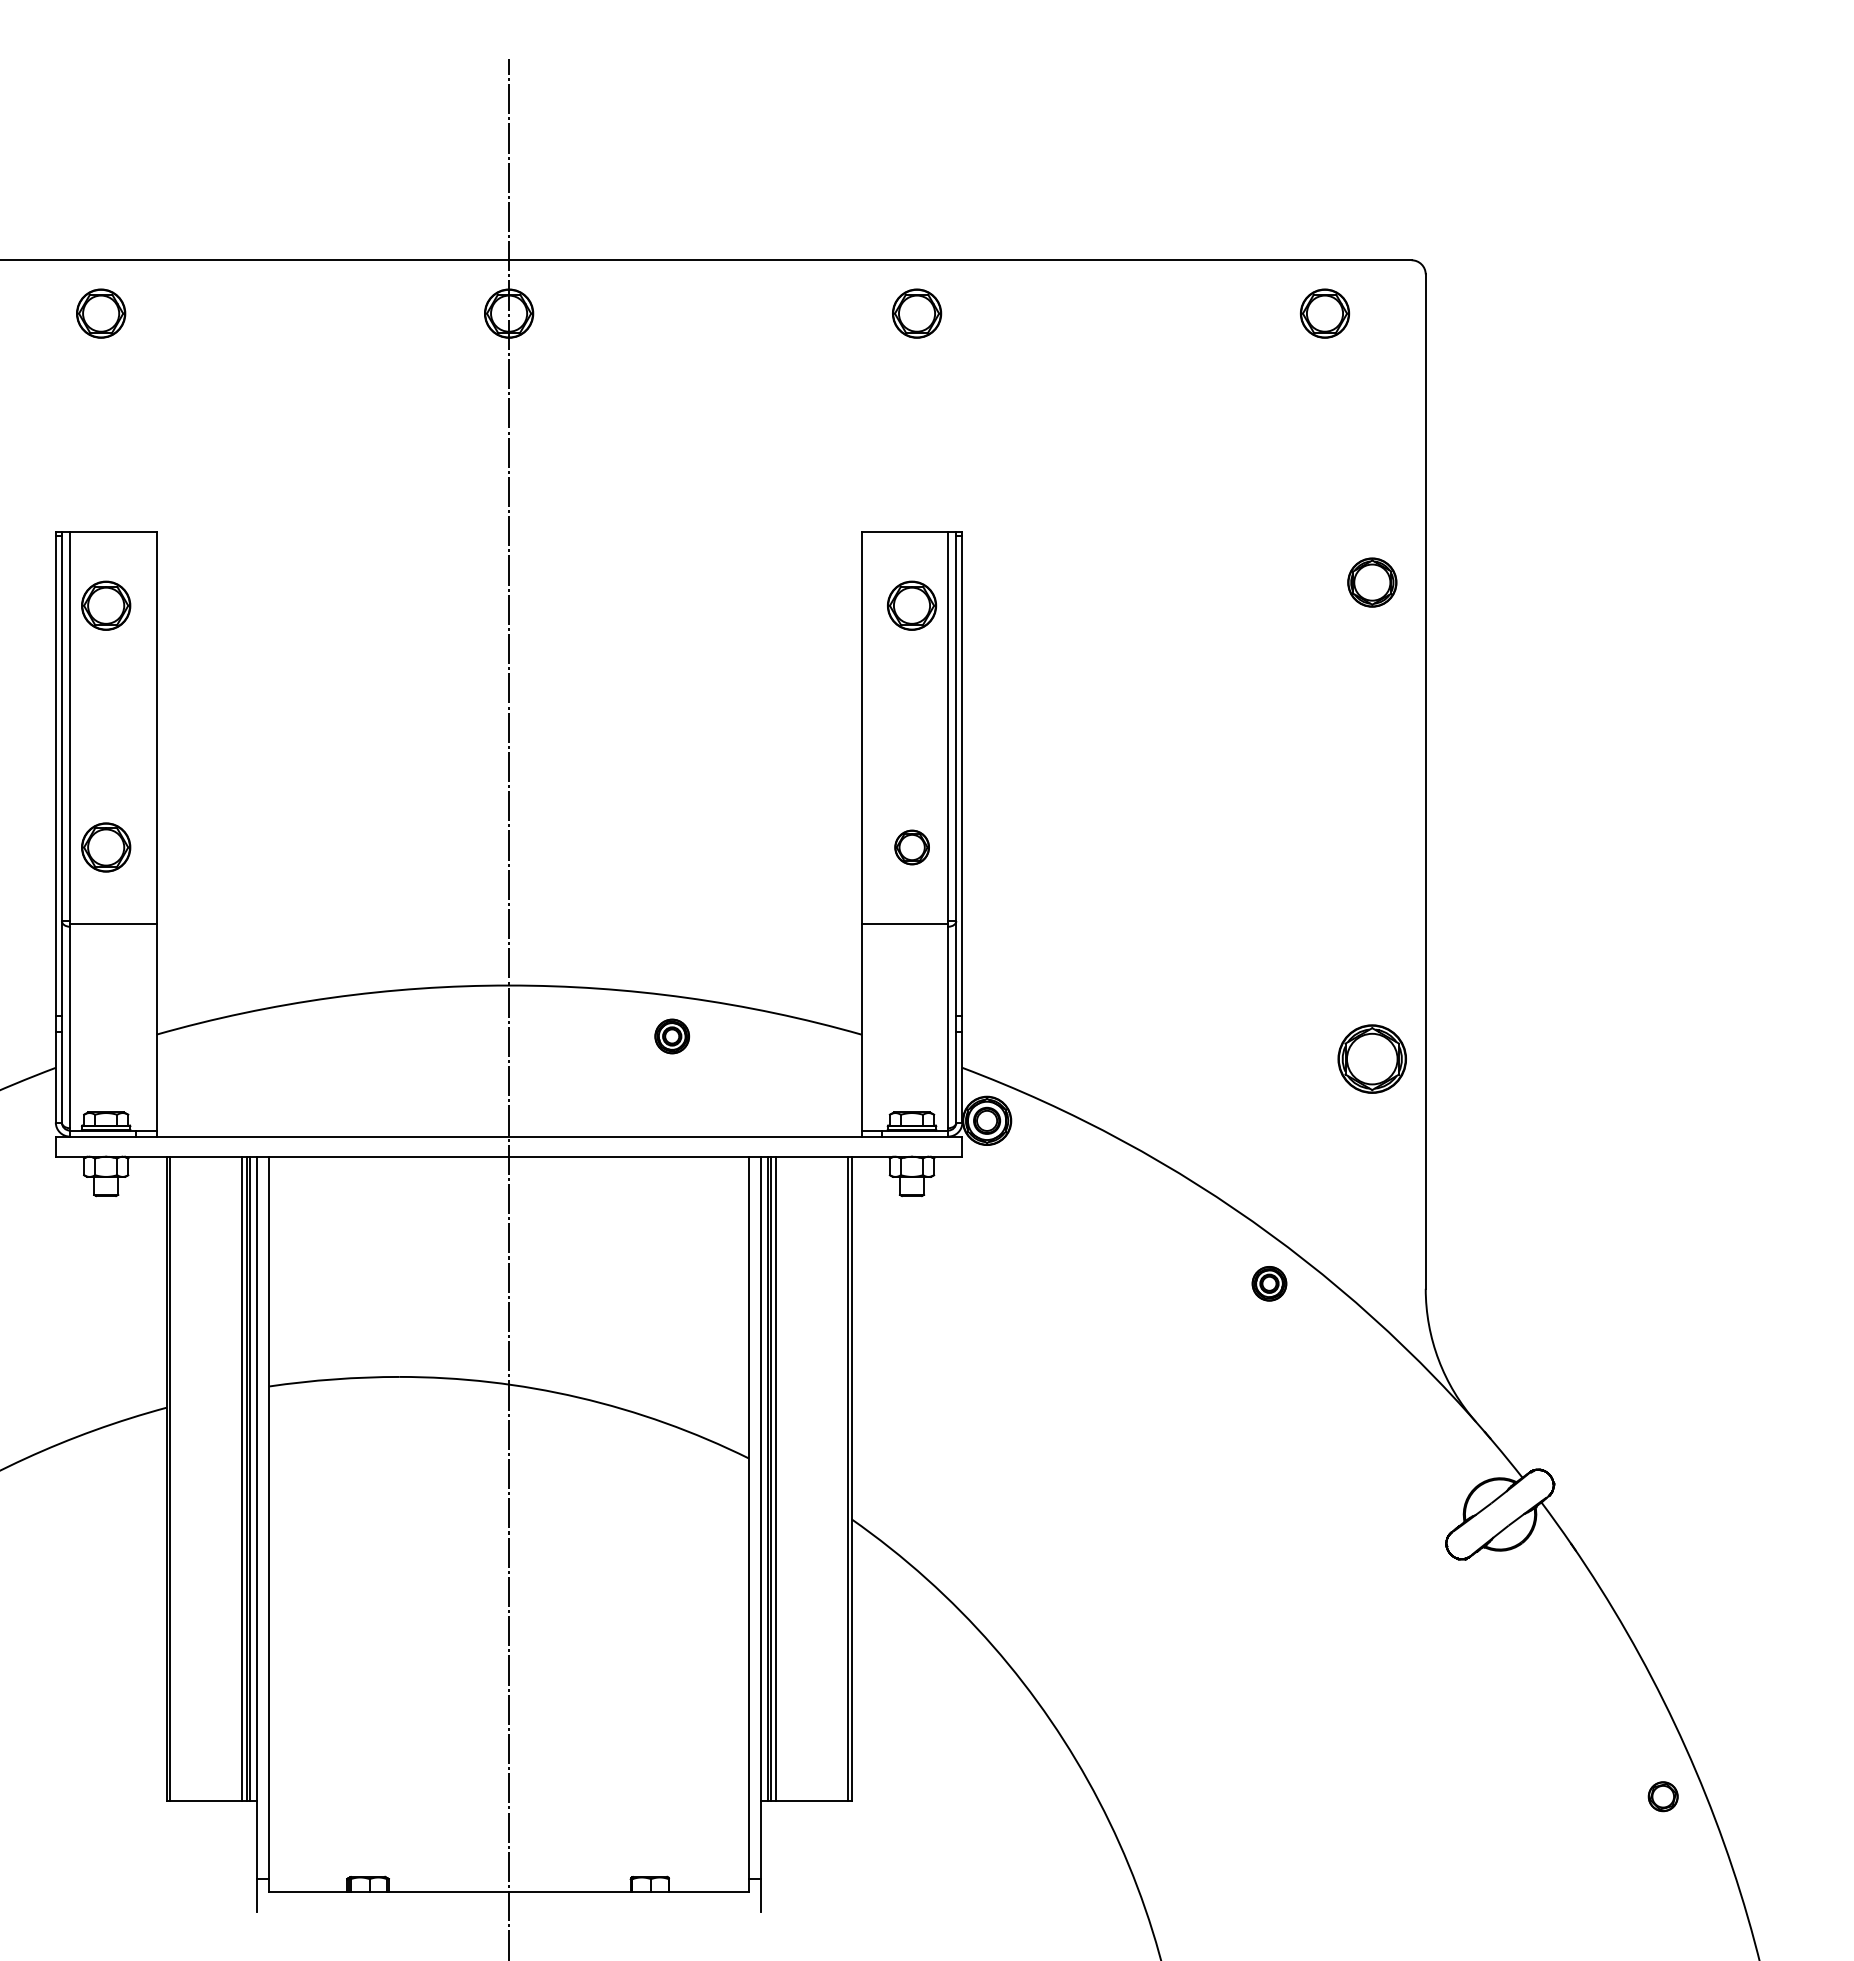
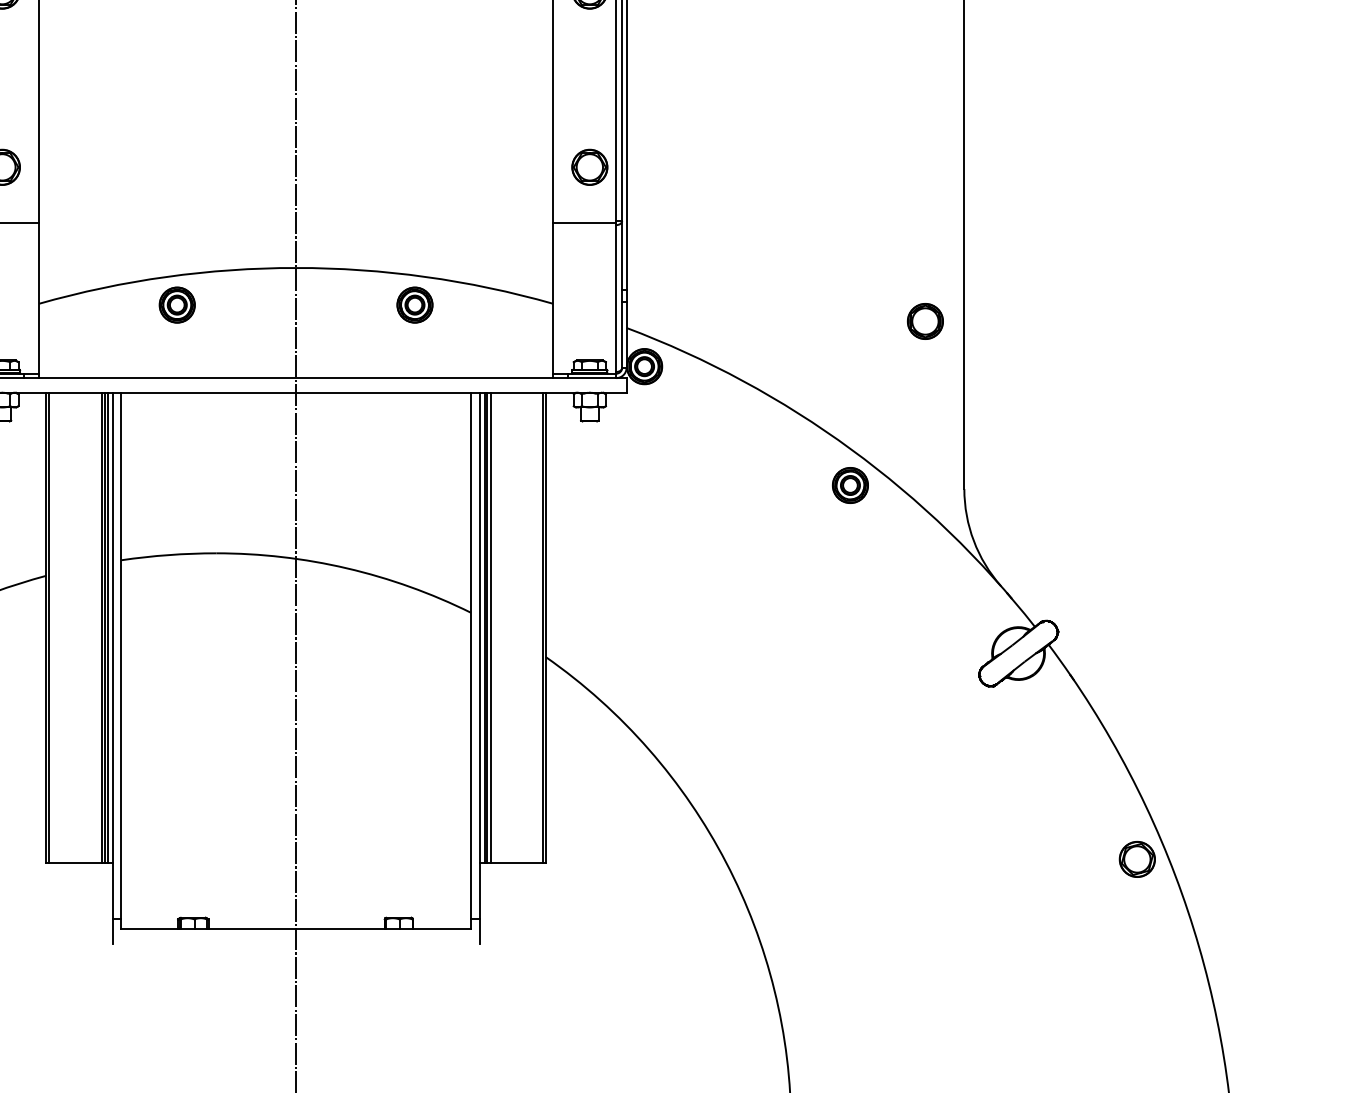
part: (912, 847) -> (590, 167), size x1.43
part: (346, 1036) -> (177, 305), added
part: (672, 1036) -> (415, 305), size x1.43
part: (1372, 1058) -> (925, 321), size x0.71
part: (1269, 1283) -> (850, 485), size x1.43
part: (1663, 1796) -> (1137, 859), size x1.67

